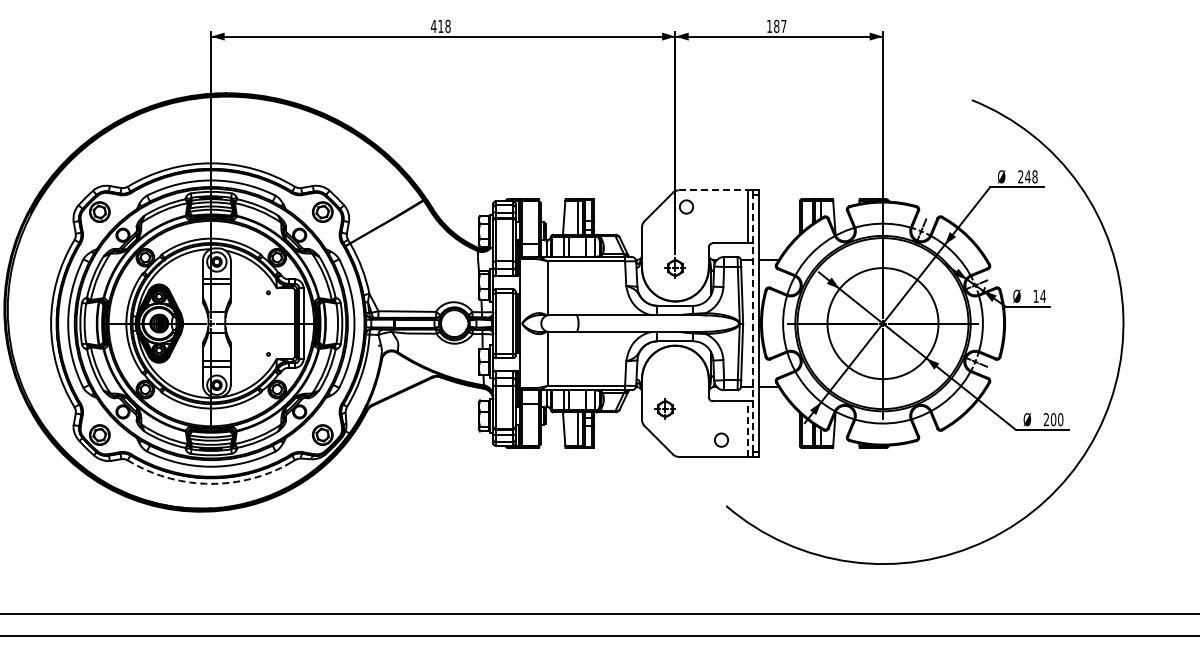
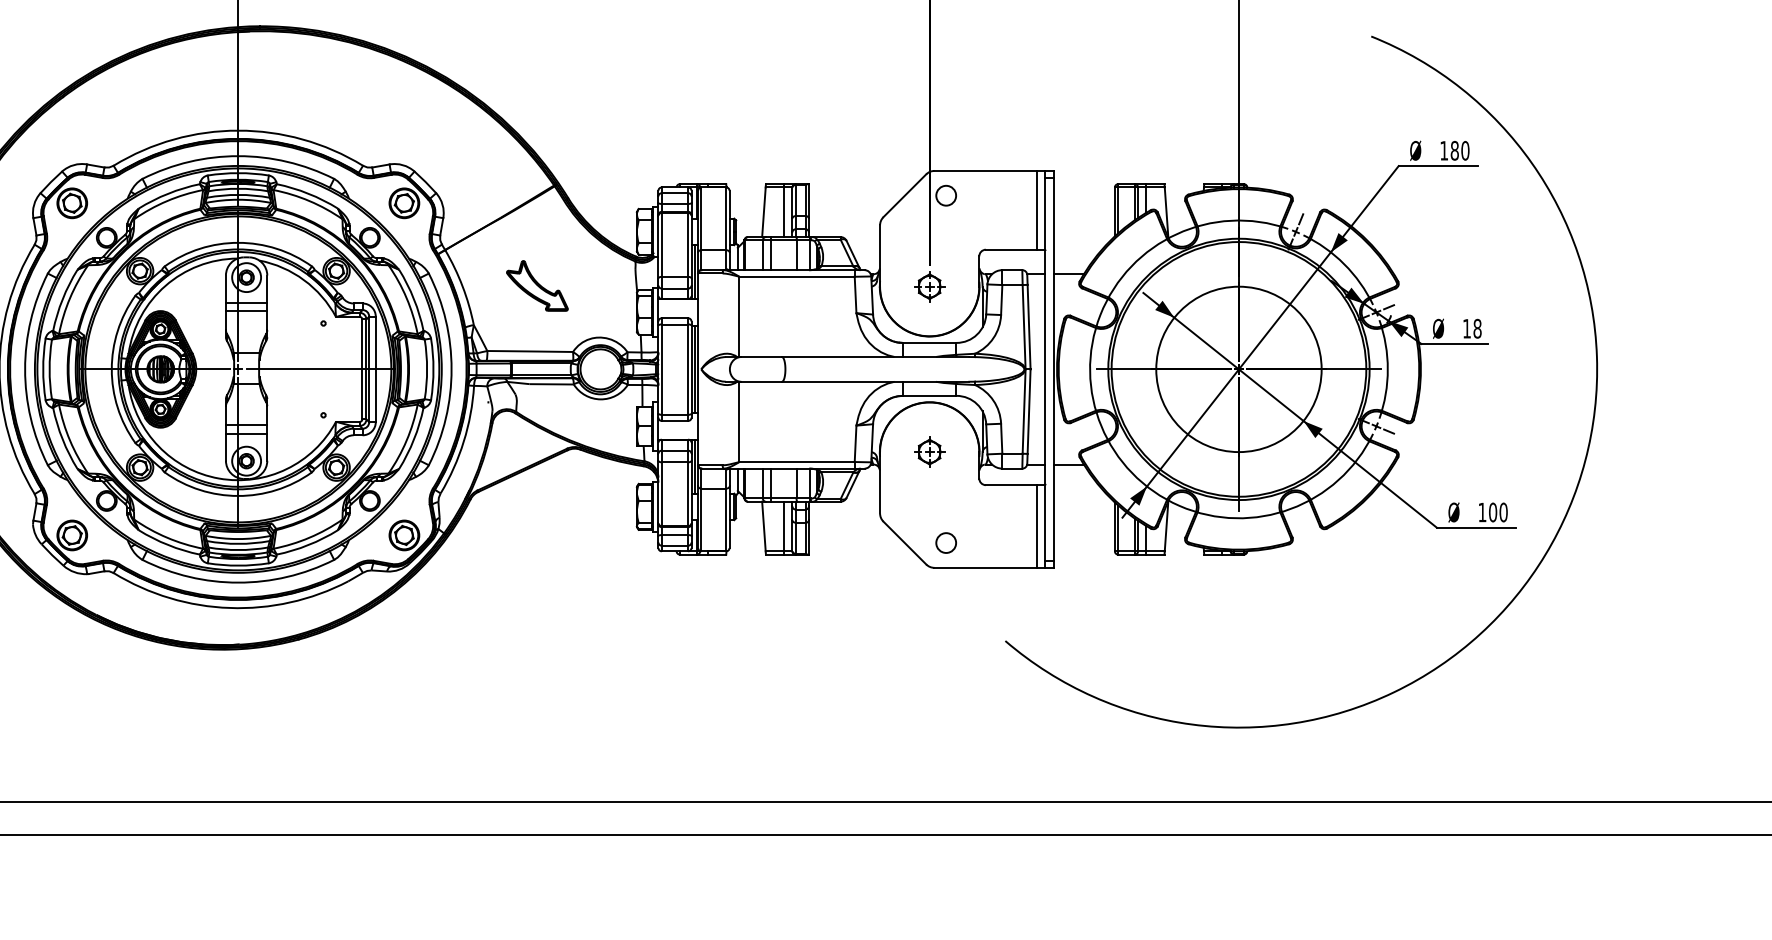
text: (1027, 176) -> (1454, 150), 248 -> 180
line: (713, 190) -> (986, 171), dashed -> solid
part: (411, 267) -> (536, 285), added
text: (1043, 295) -> (1478, 327), 14 -> 18
line: (753, 323) -> (1046, 369), dashed -> solid
part: (664, 408) -> (928, 451), moved
text: (1045, 419) -> (1481, 512), 200 -> 100
line: (747, 429) -> (1037, 527), dashed -> solid
circle: (721, 439) -> (946, 542), moved
arc: (205, 483) -> (229, 607), dashed -> solid

